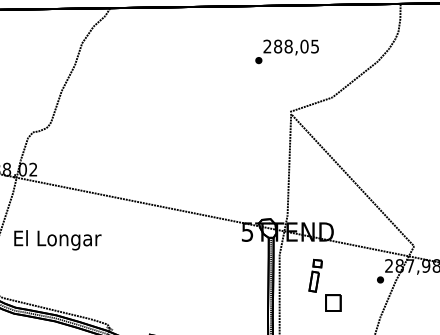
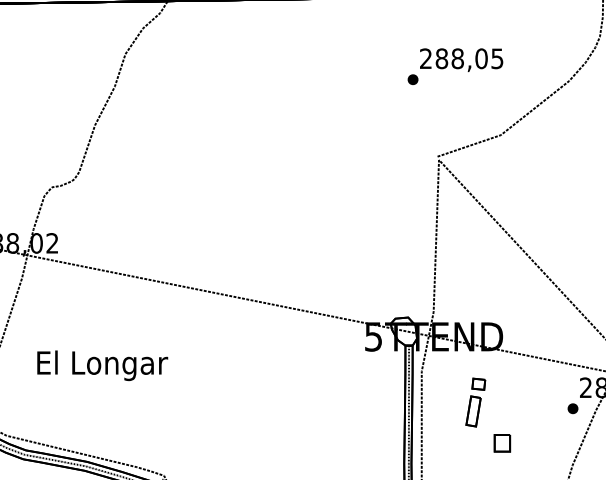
text: (286, 51) -> (454, 66), moved
text: (57, 240) -> (102, 366), moved
part: (333, 302) -> (502, 442), size x0.7

